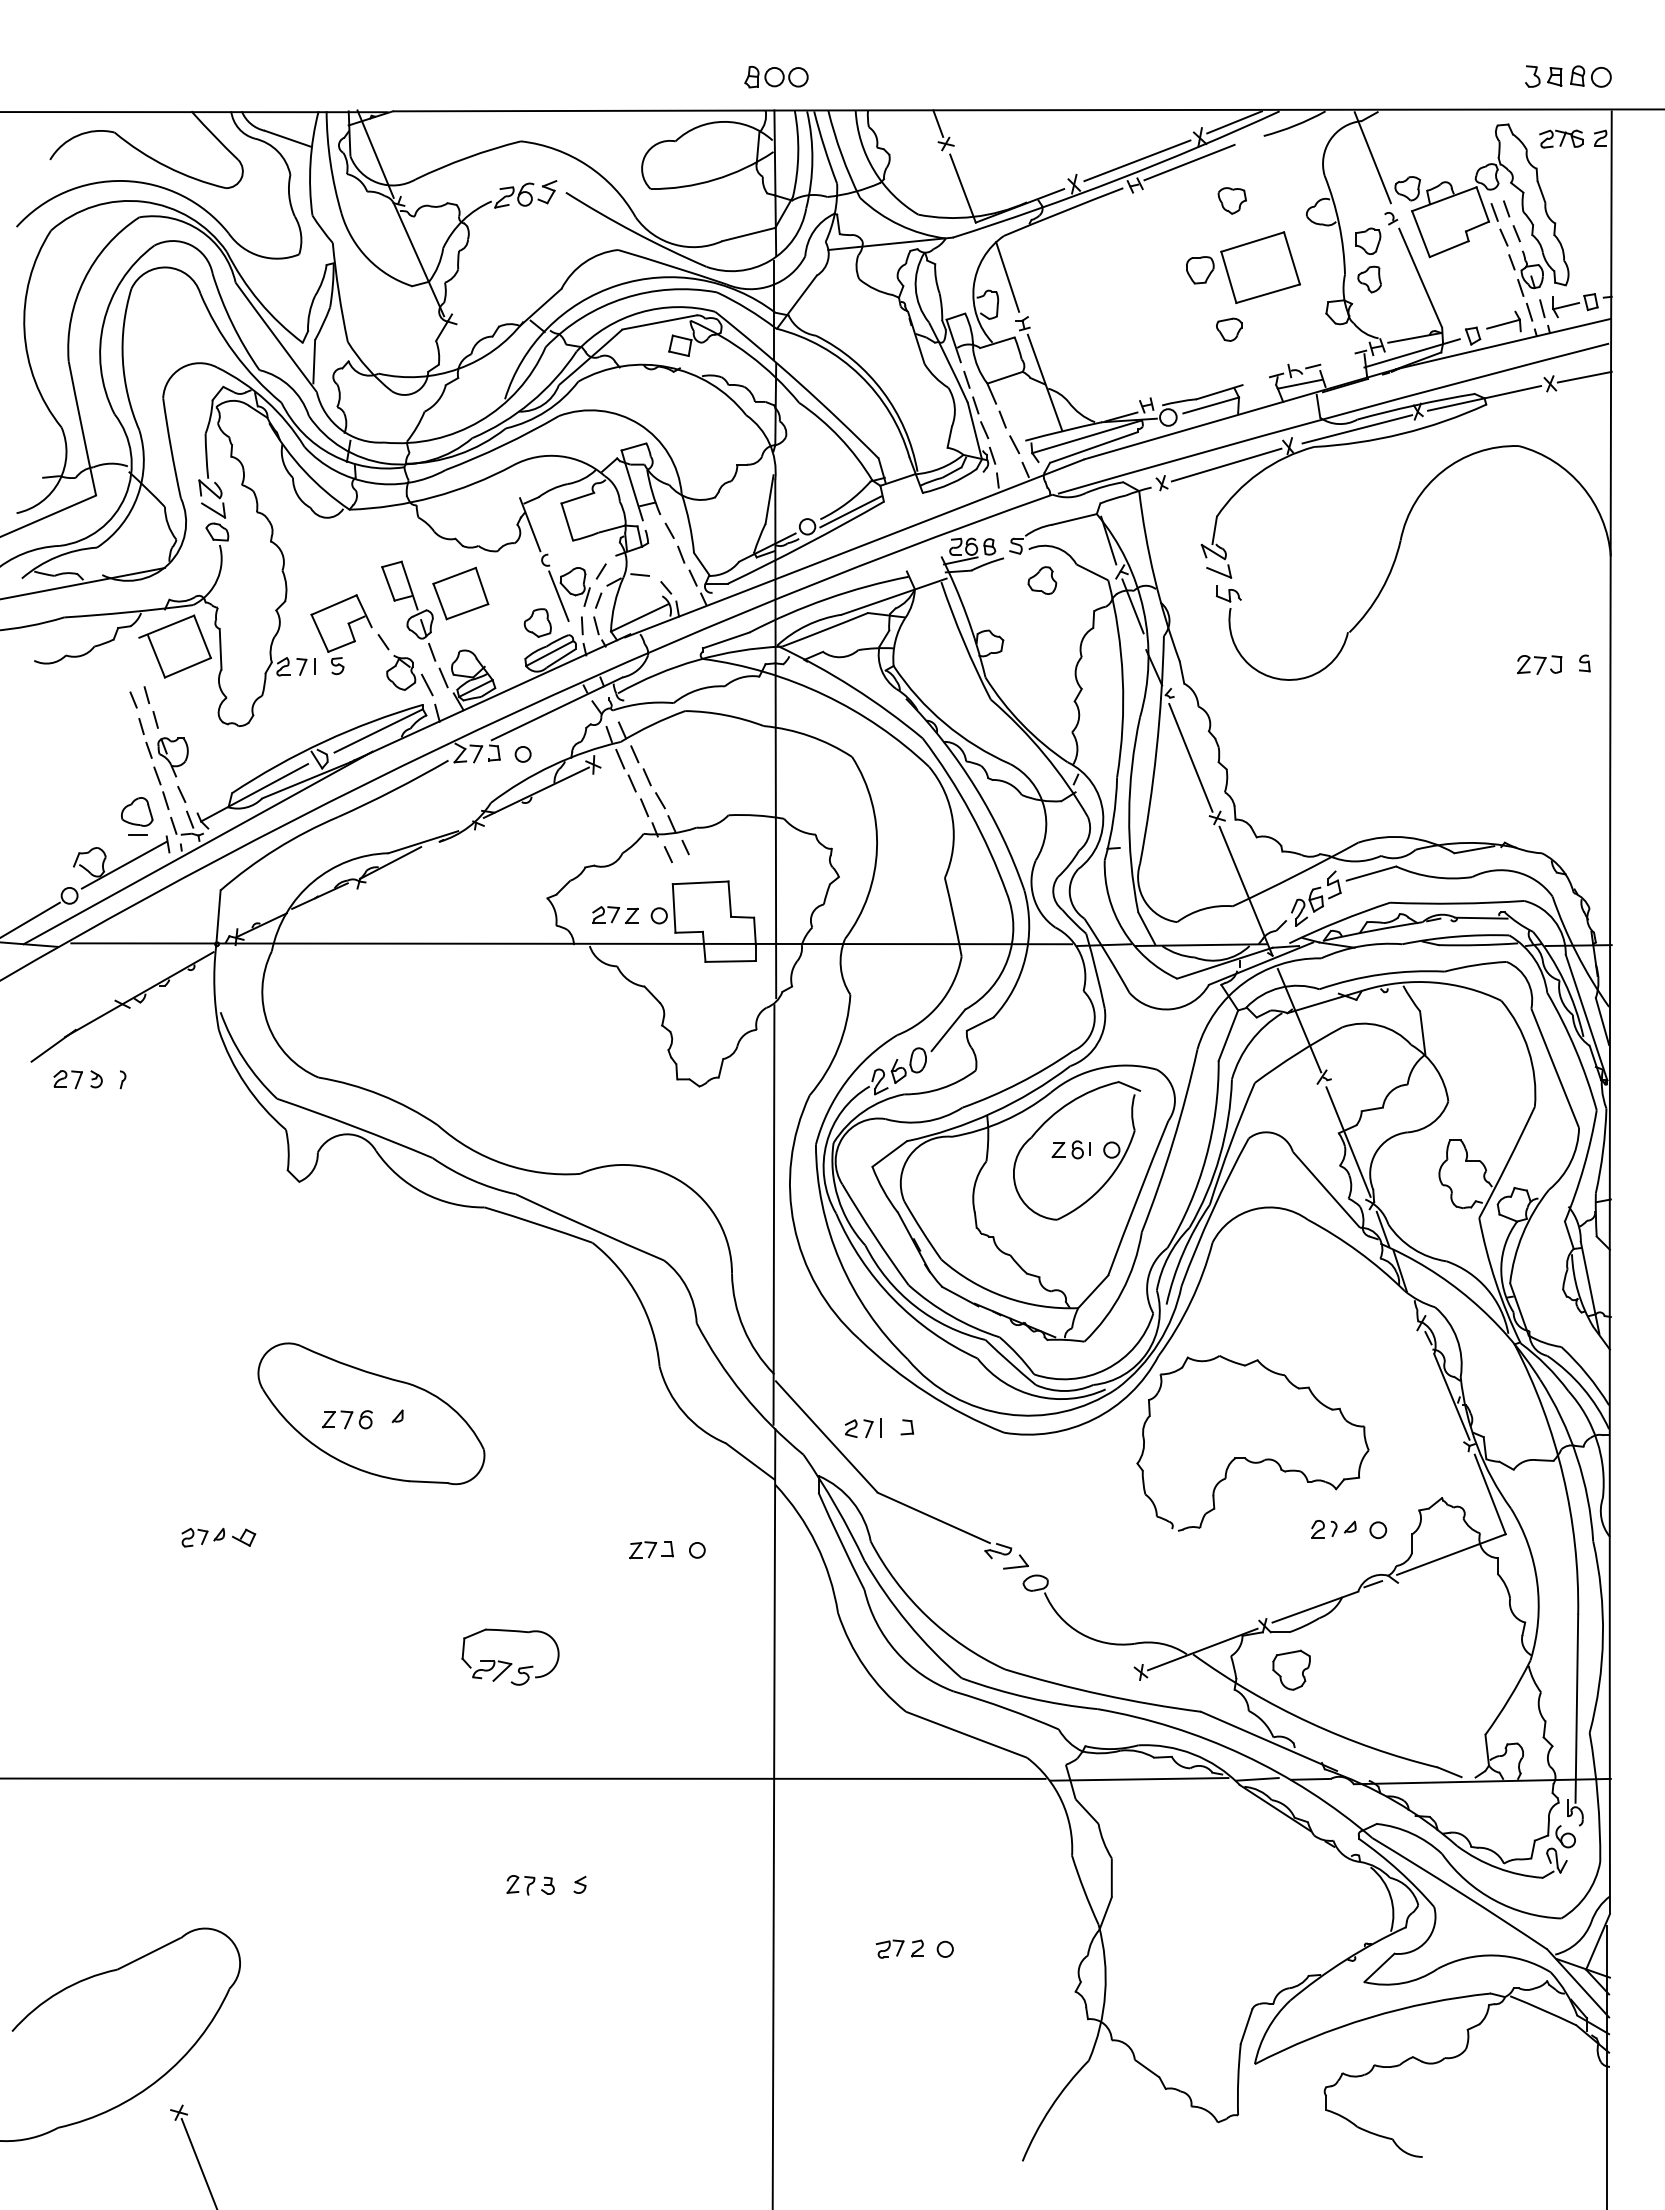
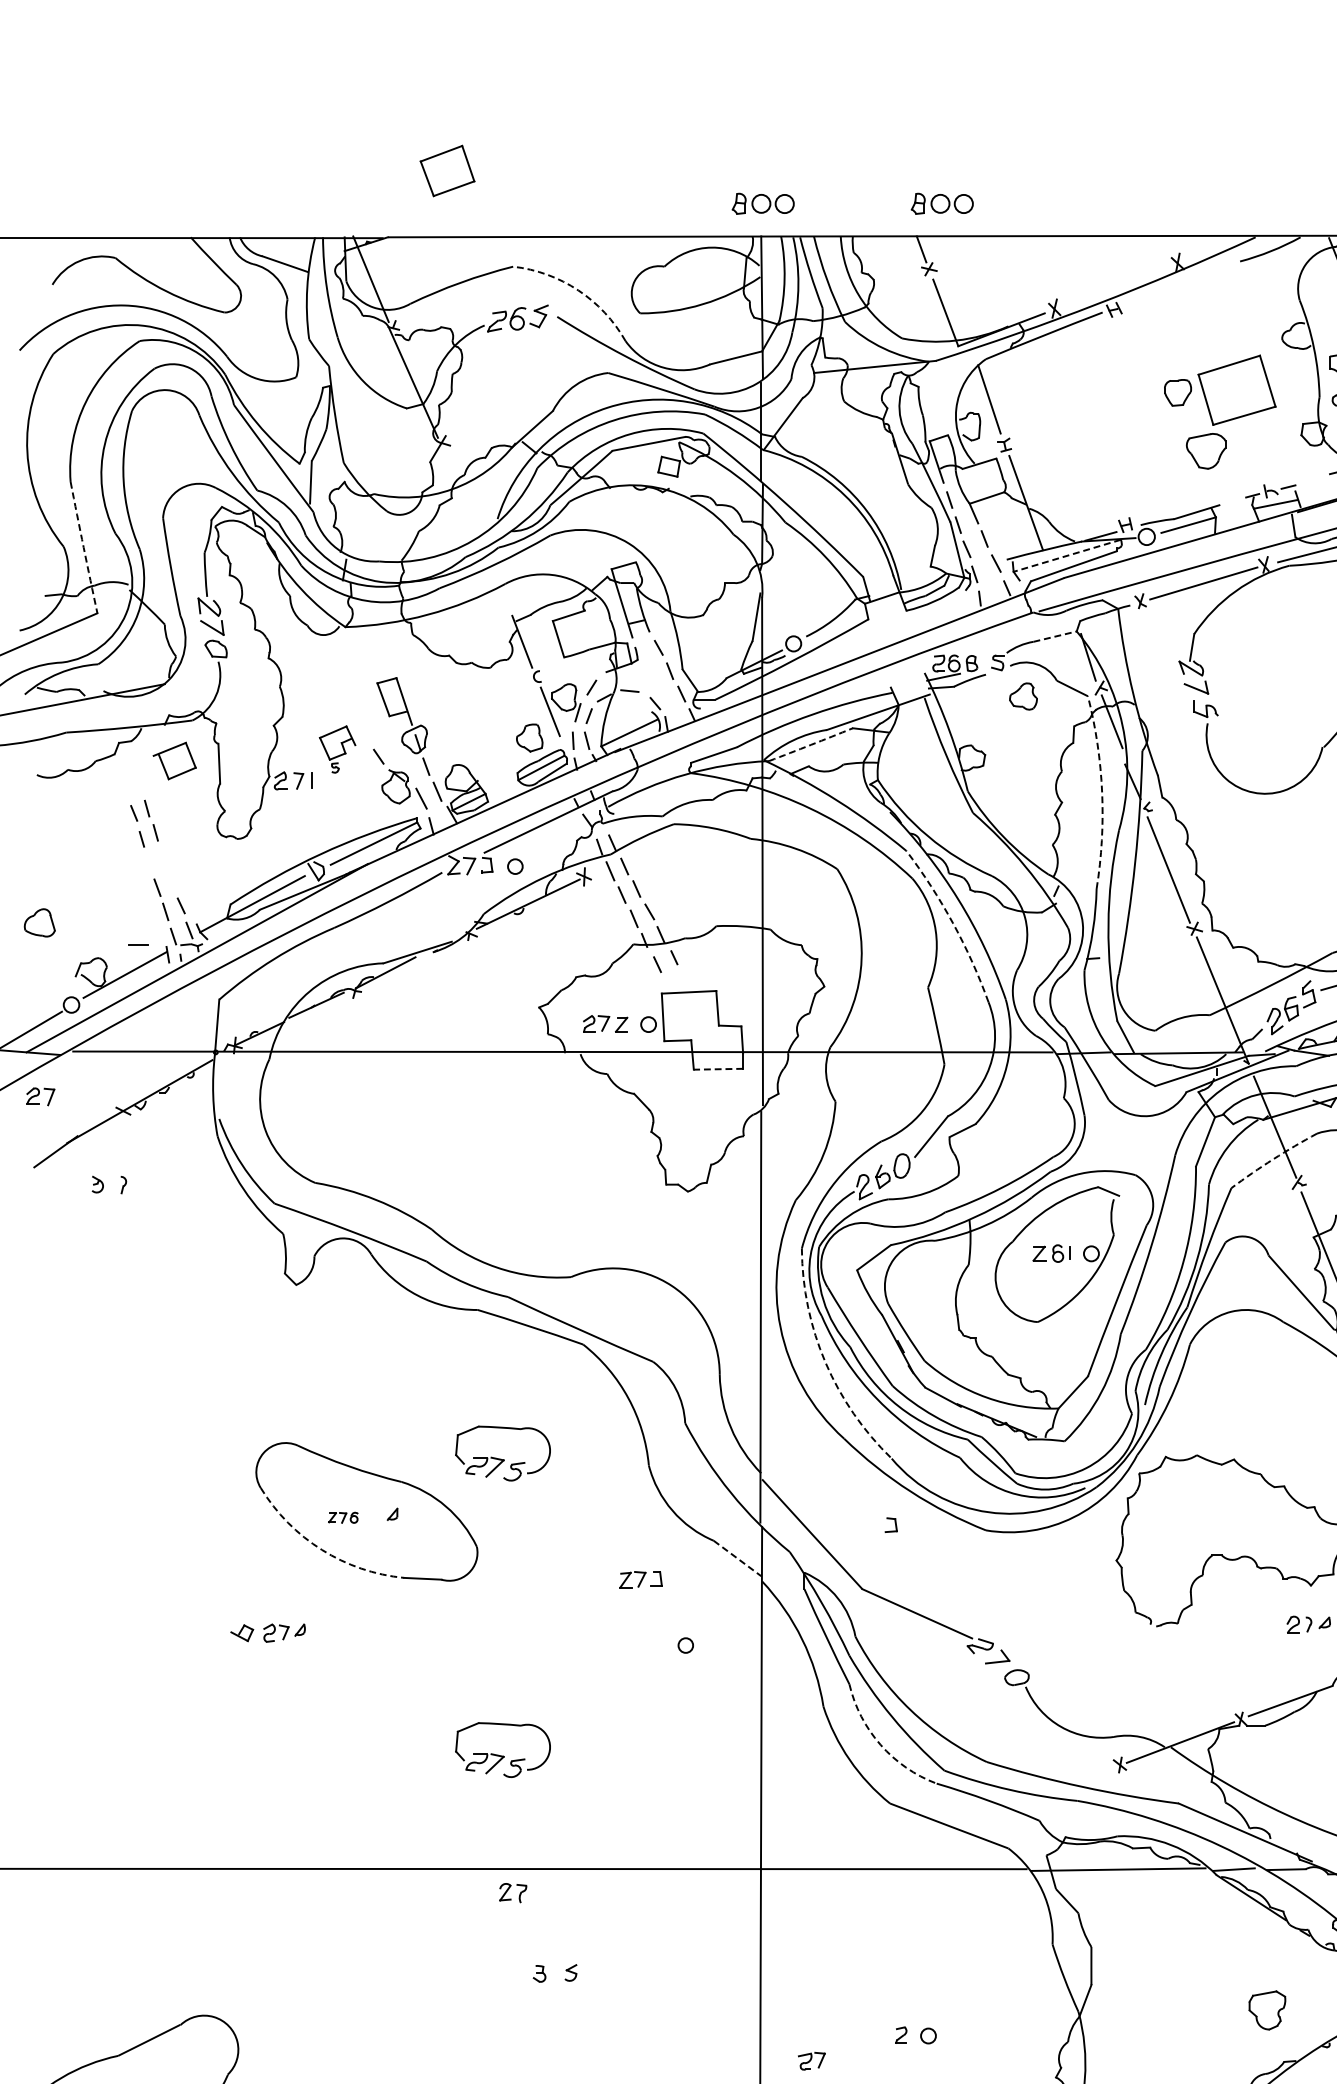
part: (959, 76) -> (942, 203), added
line: (1234, 122) -> (1211, 248), removed
line: (1137, 160) -> (1116, 285), removed
line: (1189, 162) -> (1167, 287), removed
arc: (587, 165) -> (578, 290), solid -> dashed
part: (1231, 200) -> (1208, 324), removed
part: (1229, 329) -> (1206, 450), size x1.6
arc: (82, 428) -> (84, 547), solid -> dashed
line: (1086, 436) -> (1066, 555), solid -> dashed
line: (850, 511) -> (835, 628), removed
line: (1074, 519) -> (1054, 636), solid -> dashed
part: (460, 593) -> (447, 170), moved
arc: (825, 630) -> (811, 745), solid -> dashed
part: (341, 634) -> (337, 749), size x0.6
part: (174, 646) -> (174, 761), size x0.6
arc: (1122, 678) -> (1101, 792), solid -> dashed
part: (166, 757) -> (166, 869), removed
part: (137, 811) -> (40, 922), moved
arc: (970, 812) -> (953, 923), solid -> dashed
line: (730, 961) -> (718, 1069), solid -> dashed
arc: (1297, 1053) -> (1273, 1159), solid -> dashed
part: (67, 1079) -> (40, 1096), moved
arc: (840, 1261) -> (825, 1362), solid -> dashed
part: (509, 1359) -> (502, 1458), added
part: (347, 1419) -> (343, 1517), size x0.6
part: (862, 1428) -> (847, 1526), removed
arc: (325, 1452) -> (321, 1549), solid -> dashed
line: (750, 1461) -> (737, 1558), solid -> dashed
part: (202, 1537) -> (283, 1632), moved
part: (651, 1550) -> (640, 1580), moved
arc: (896, 1651) -> (880, 1744), solid -> dashed
part: (1291, 1669) -> (1267, 2009), moved
part: (520, 1885) -> (512, 1893), moved
part: (889, 1948) -> (811, 2060), moved

